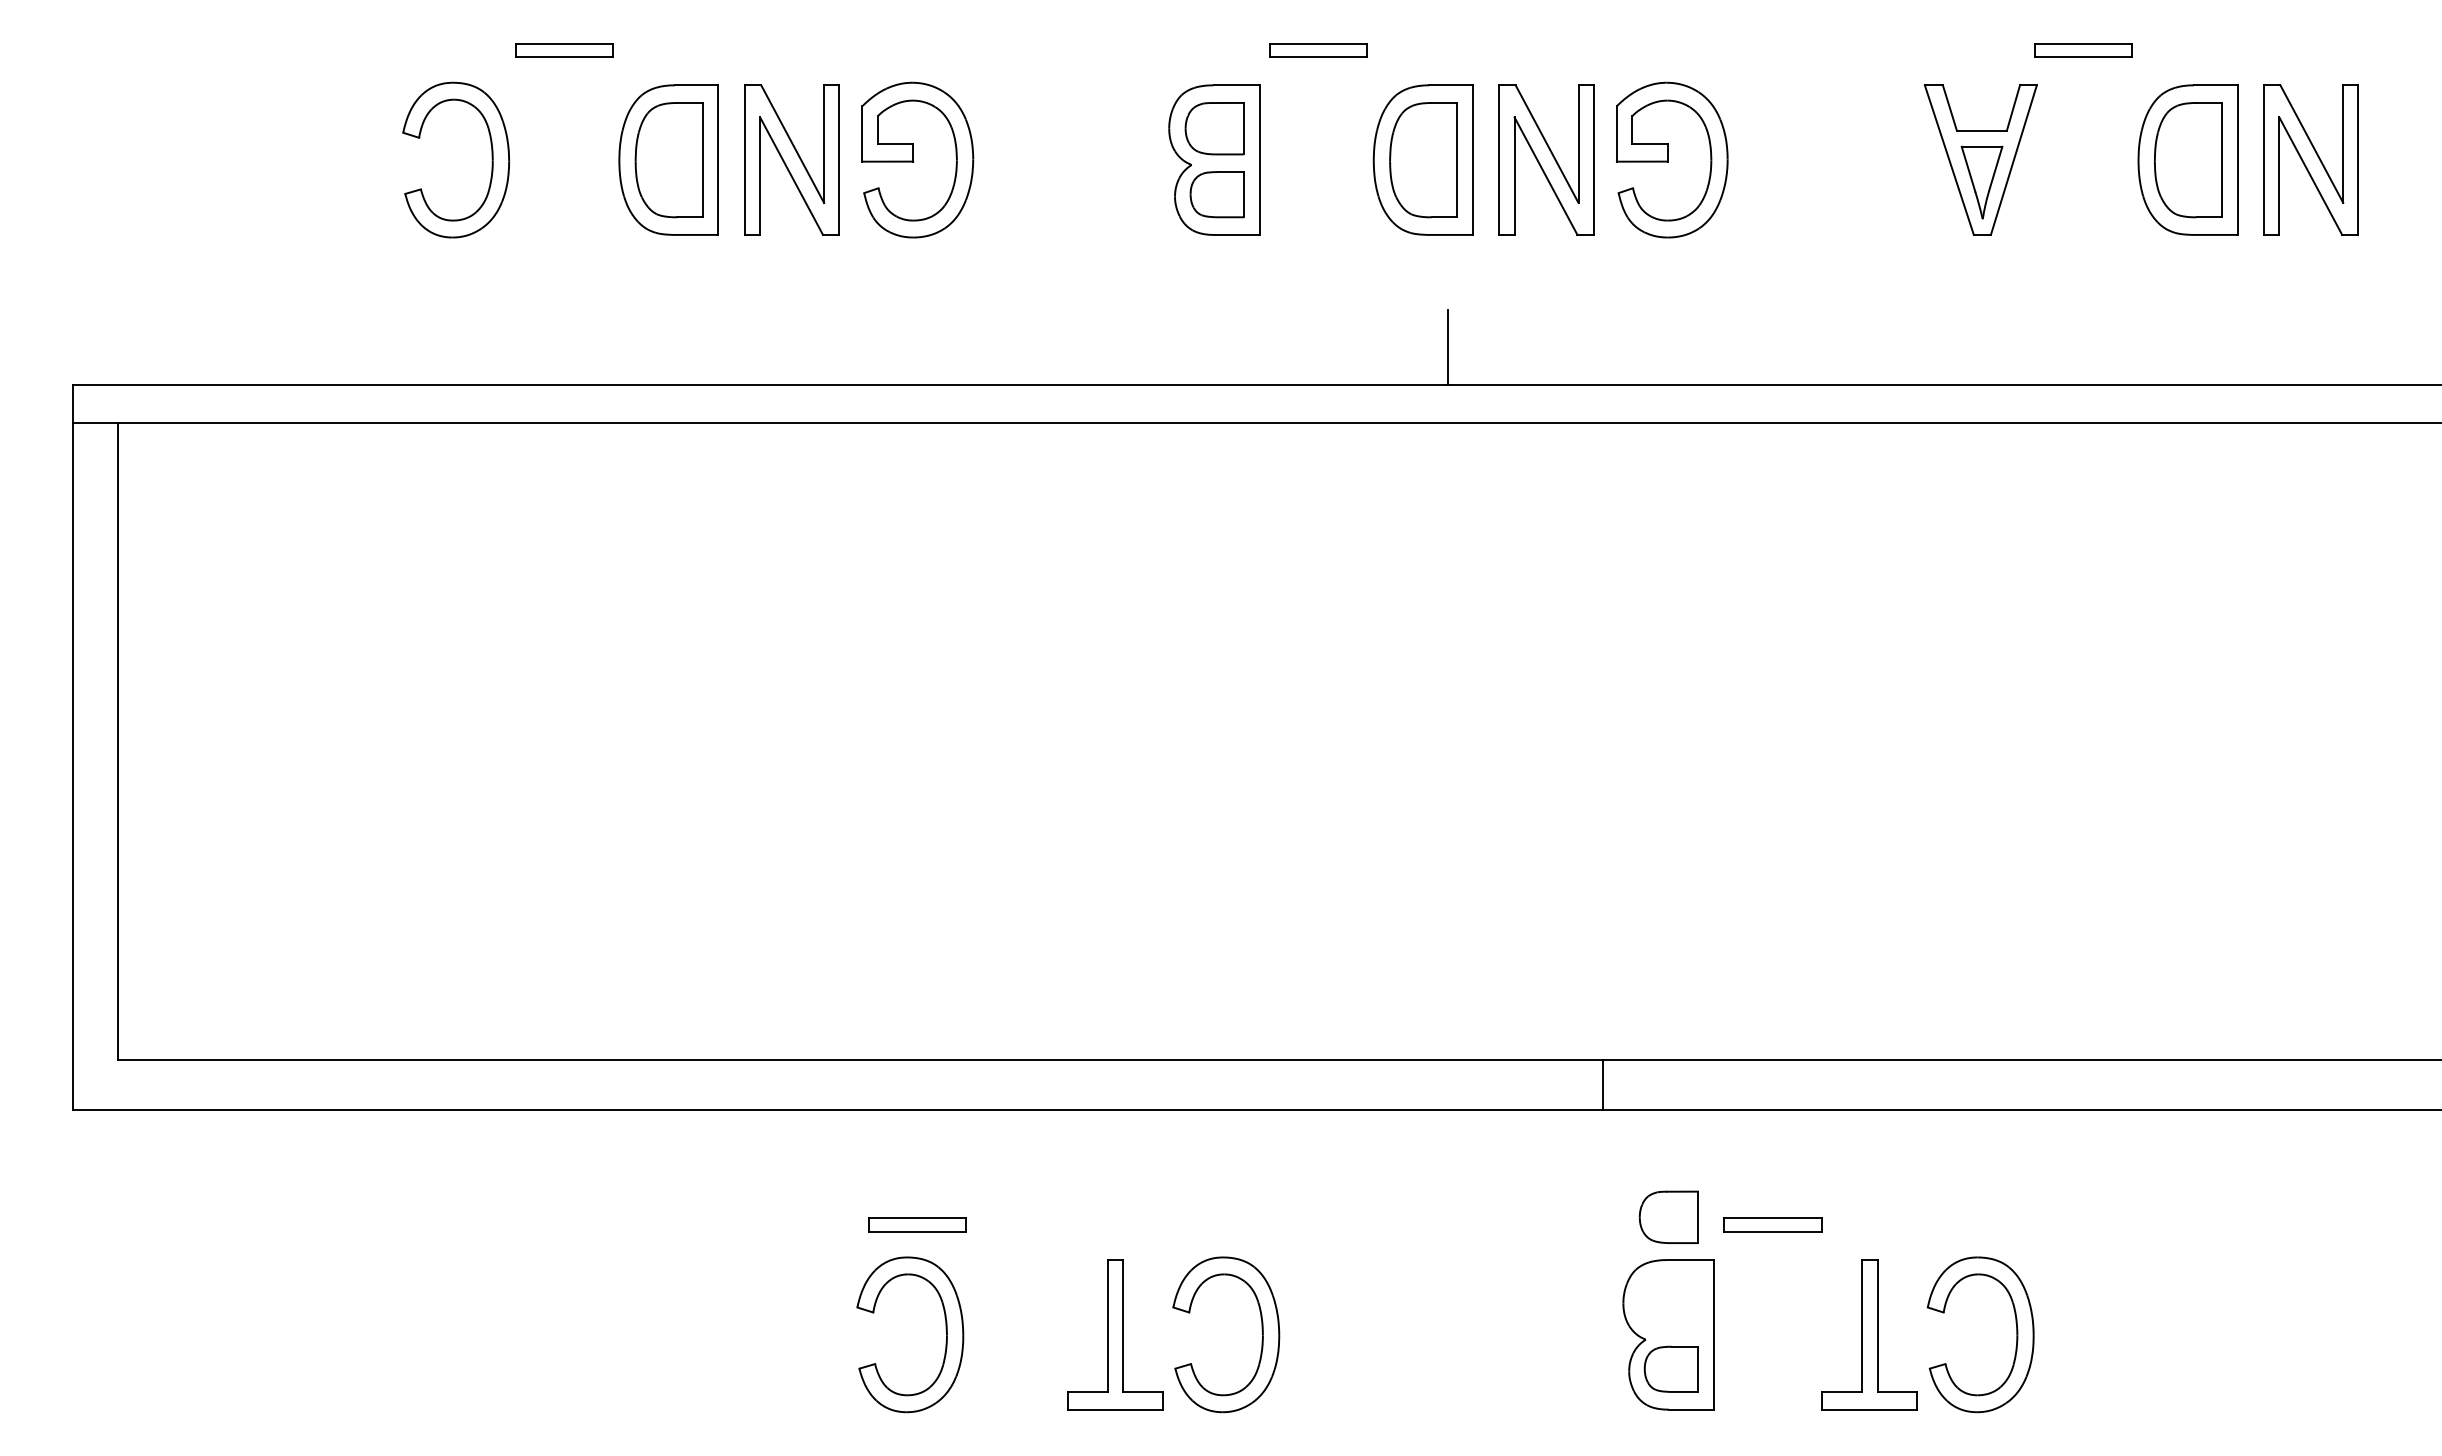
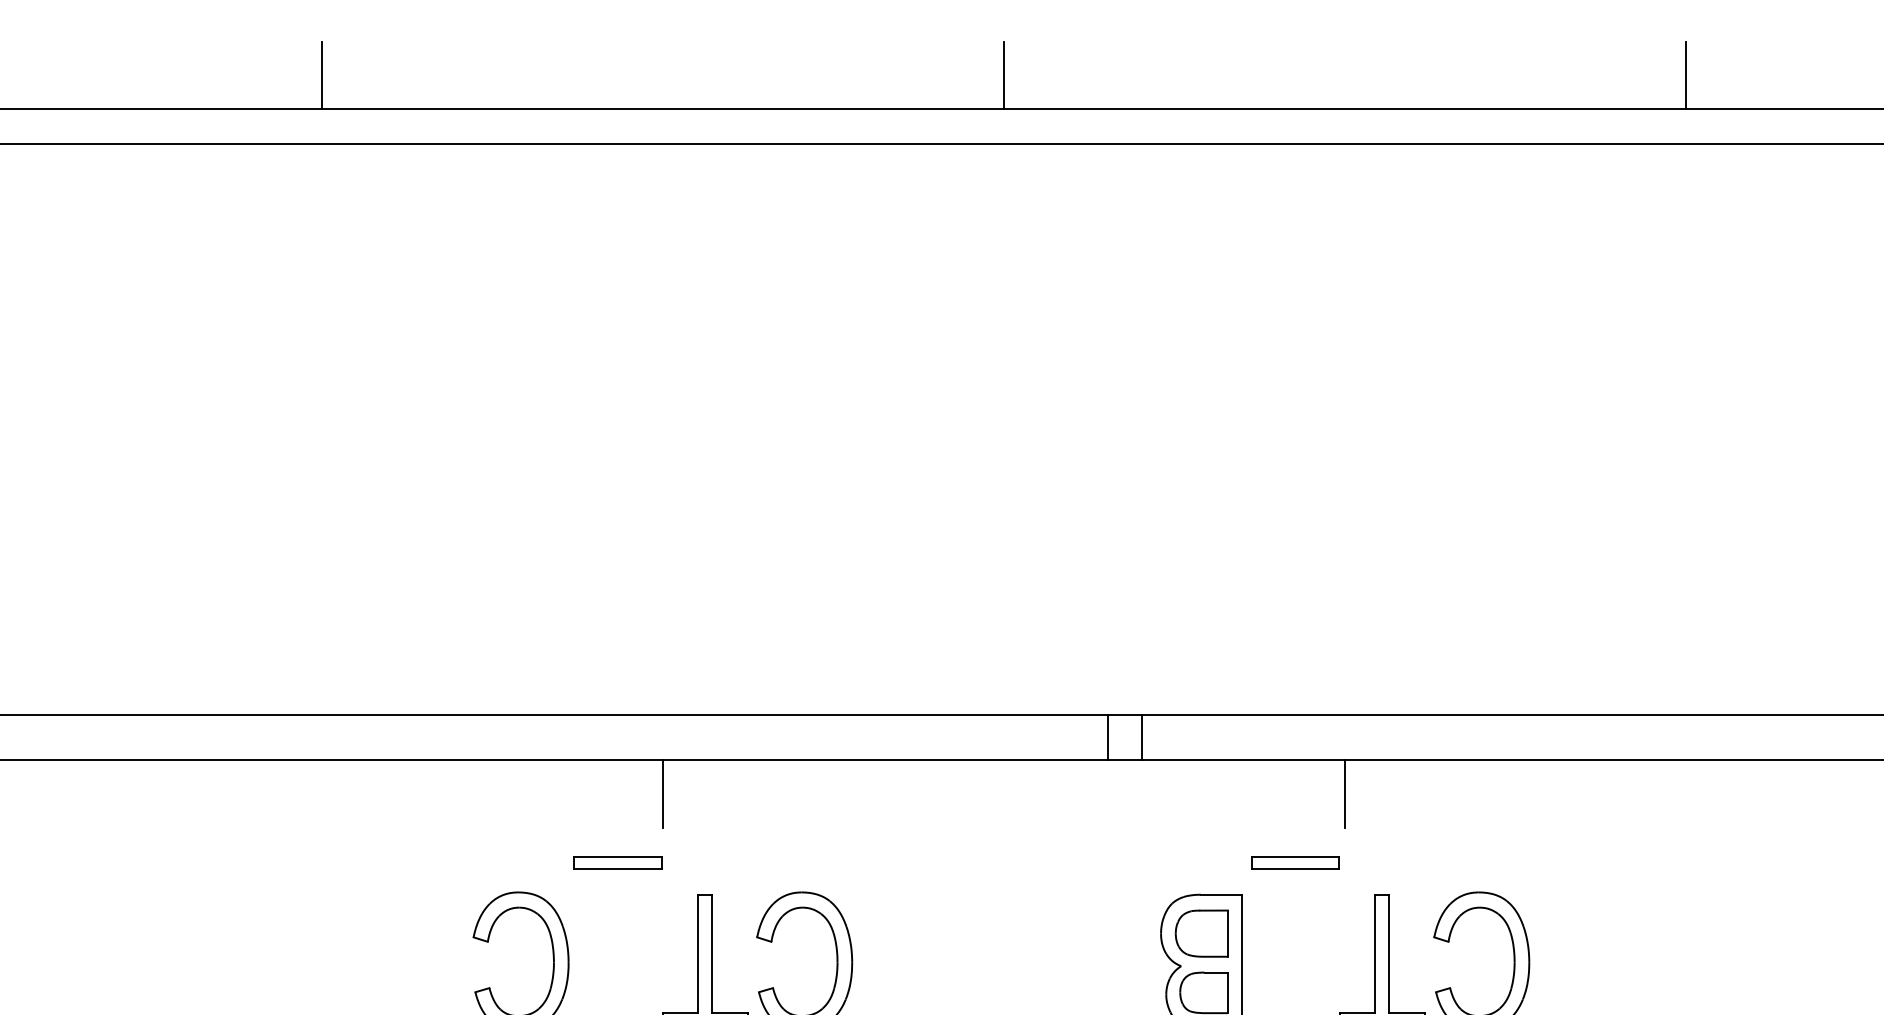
line: (688, 346) -> (321, 74), added
line: (2208, 346) -> (1686, 74), added
line: (1564, 1084) -> (1108, 737), added
line: (1068, 1147) -> (663, 793), added
line: (1828, 1147) -> (1345, 793), added
part: (1668, 1216) -> (1201, 932), moved
part: (917, 1224) -> (618, 862), moved

